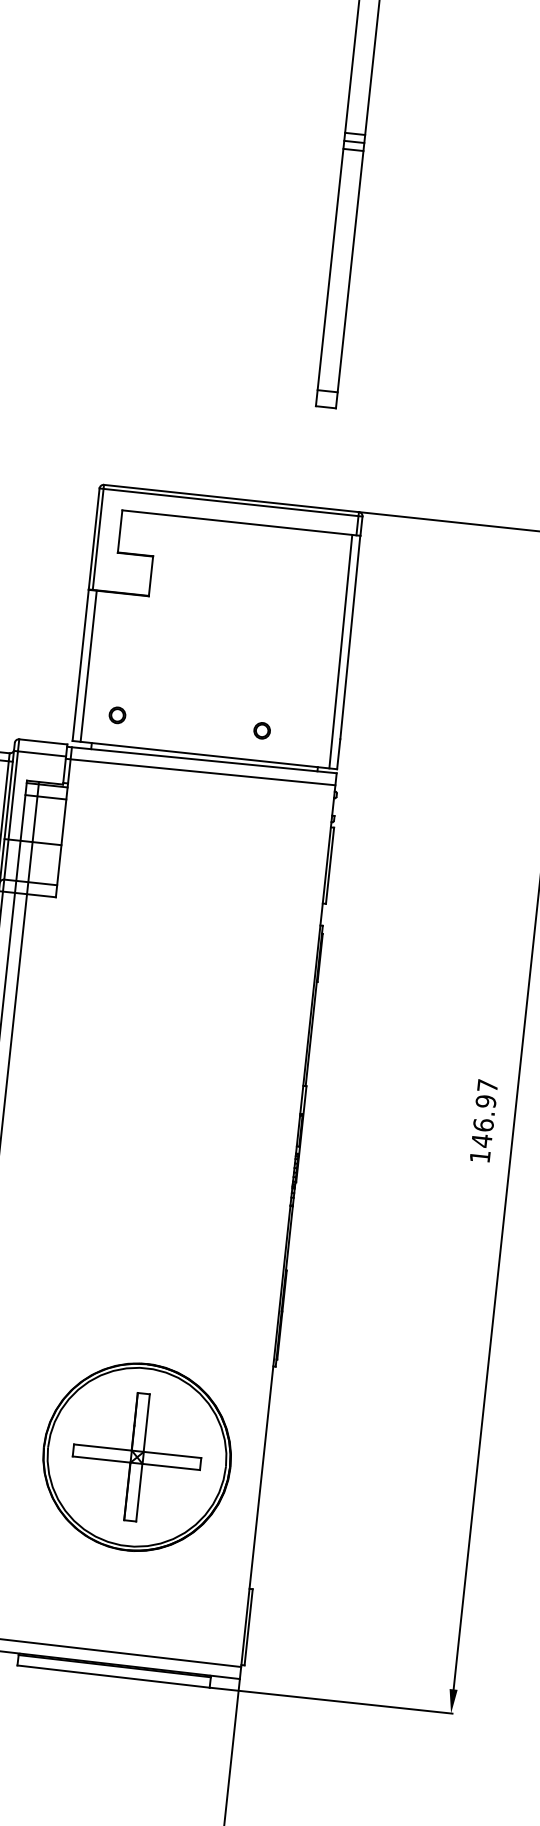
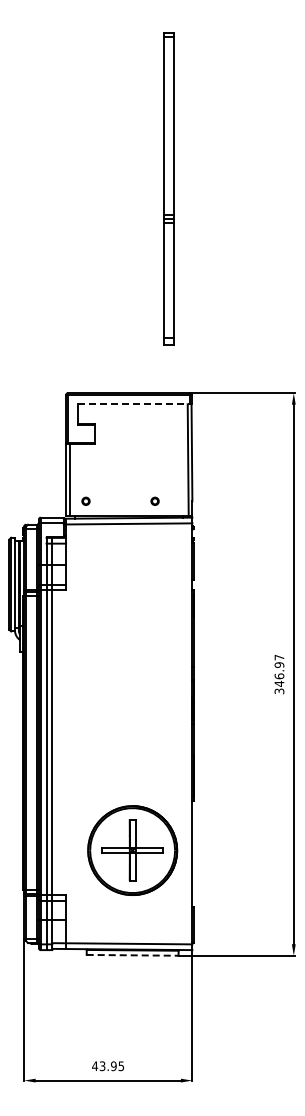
line: (240, 523) -> (134, 404), solid -> dashed
text: (480, 1156) -> (279, 691), 146.97 -> 346.97
line: (113, 1676) -> (132, 955), solid -> dashed

